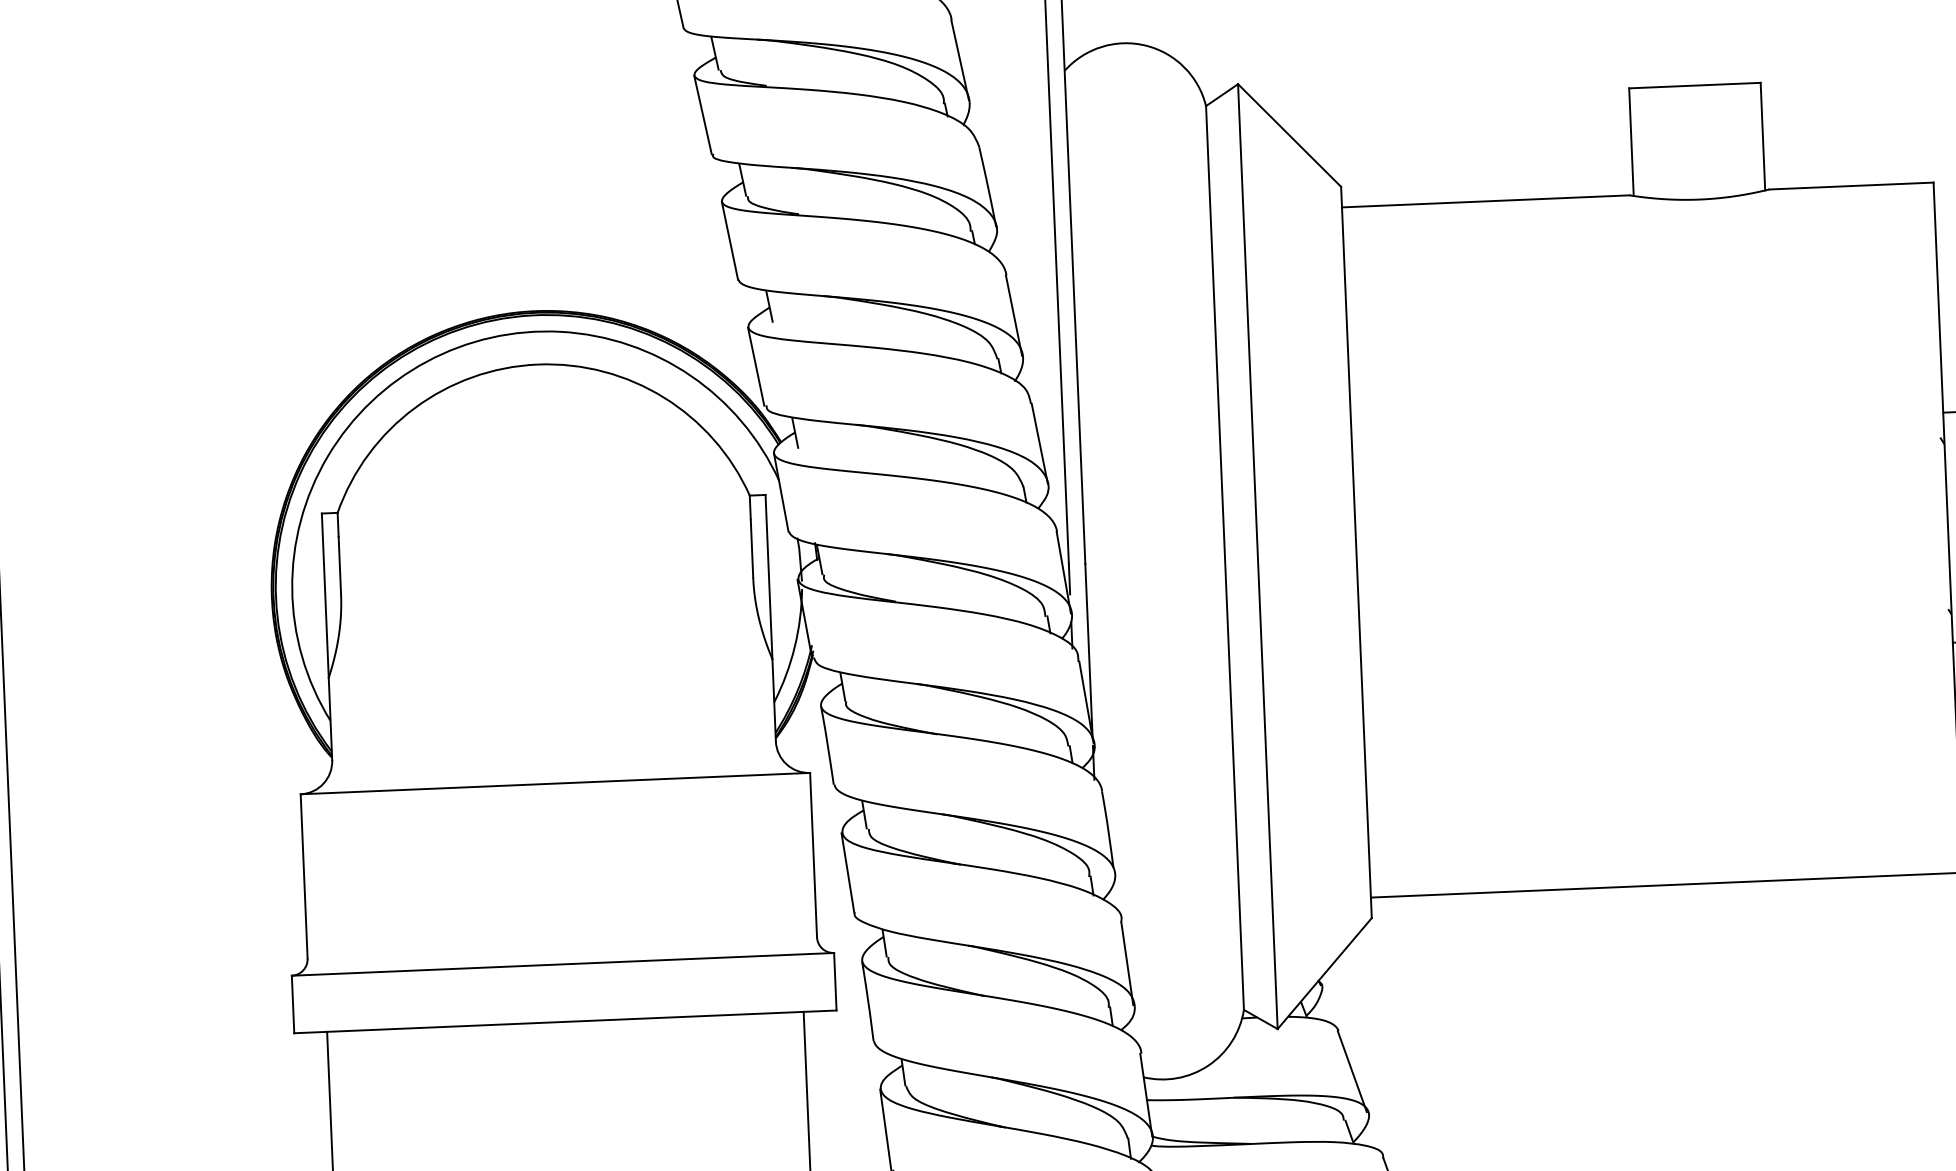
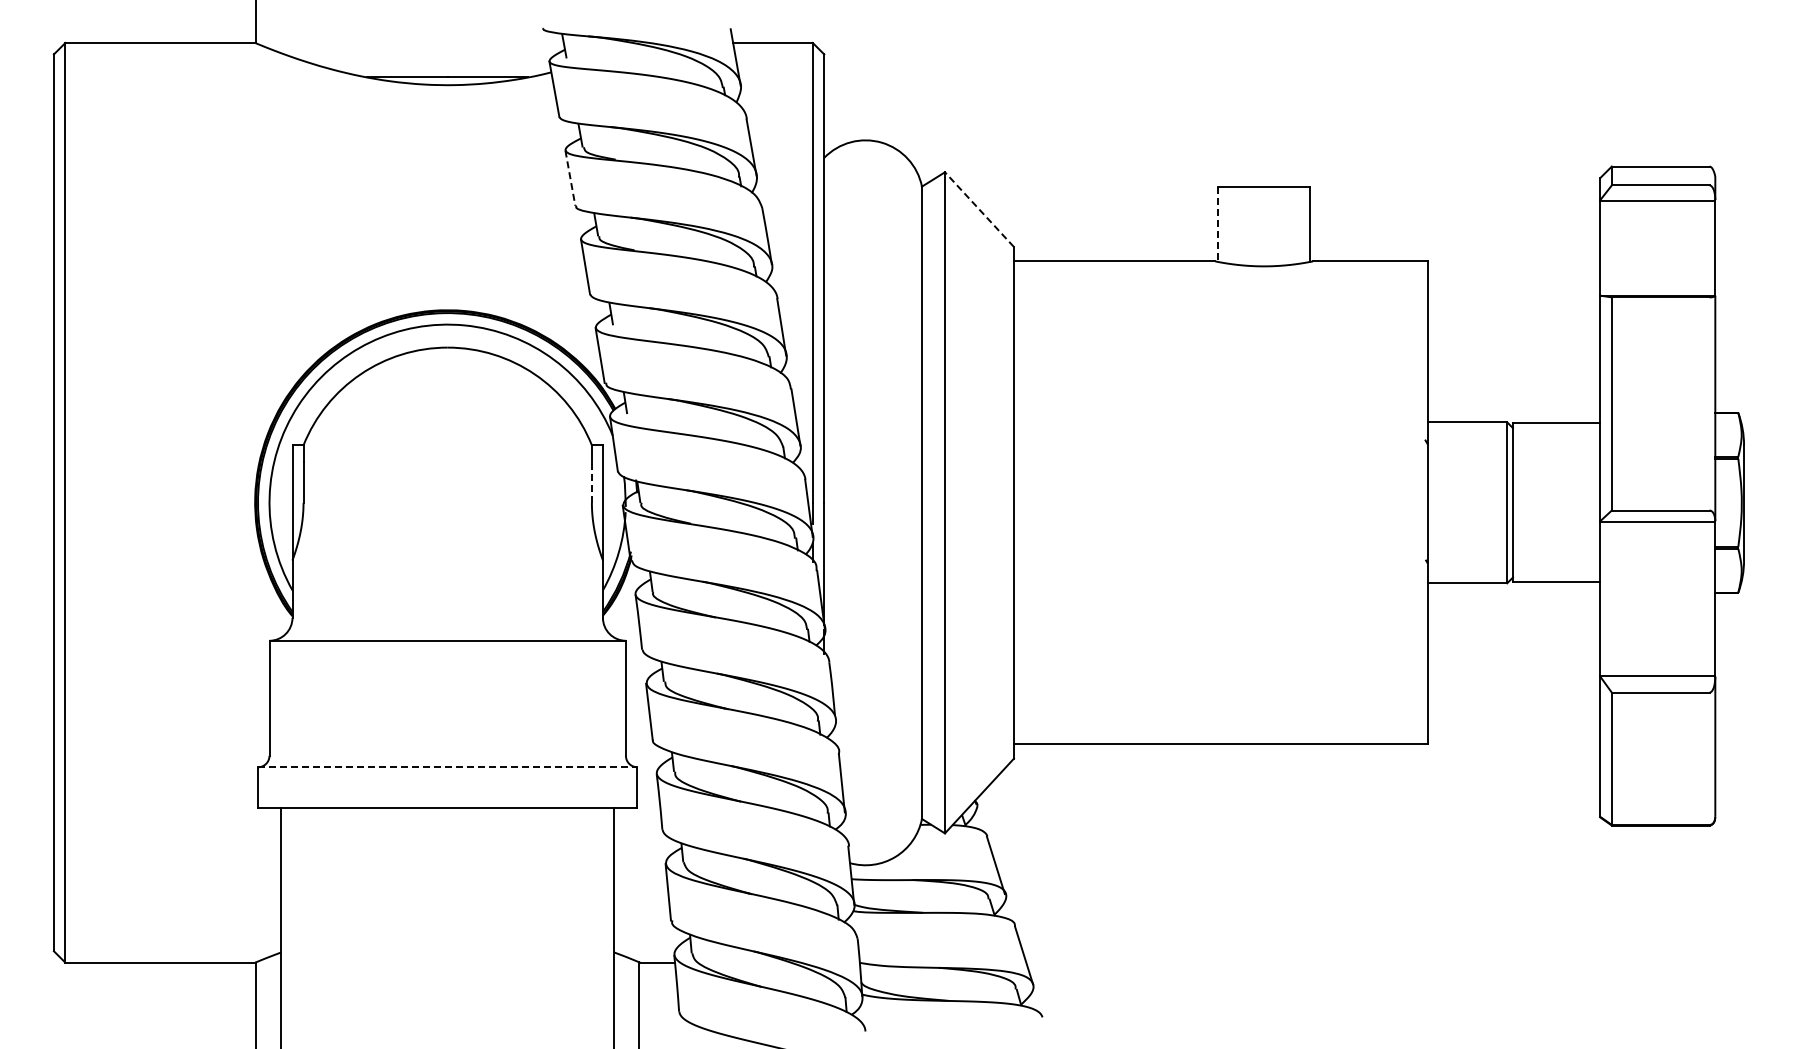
line: (703, 115) -> (570, 178), solid -> dashed
line: (1289, 135) -> (979, 209), solid -> dashed
line: (1632, 142) -> (1218, 224), solid -> dashed
line: (751, 548) -> (591, 482), solid -> dashed
line: (562, 964) -> (447, 767), solid -> dashed

